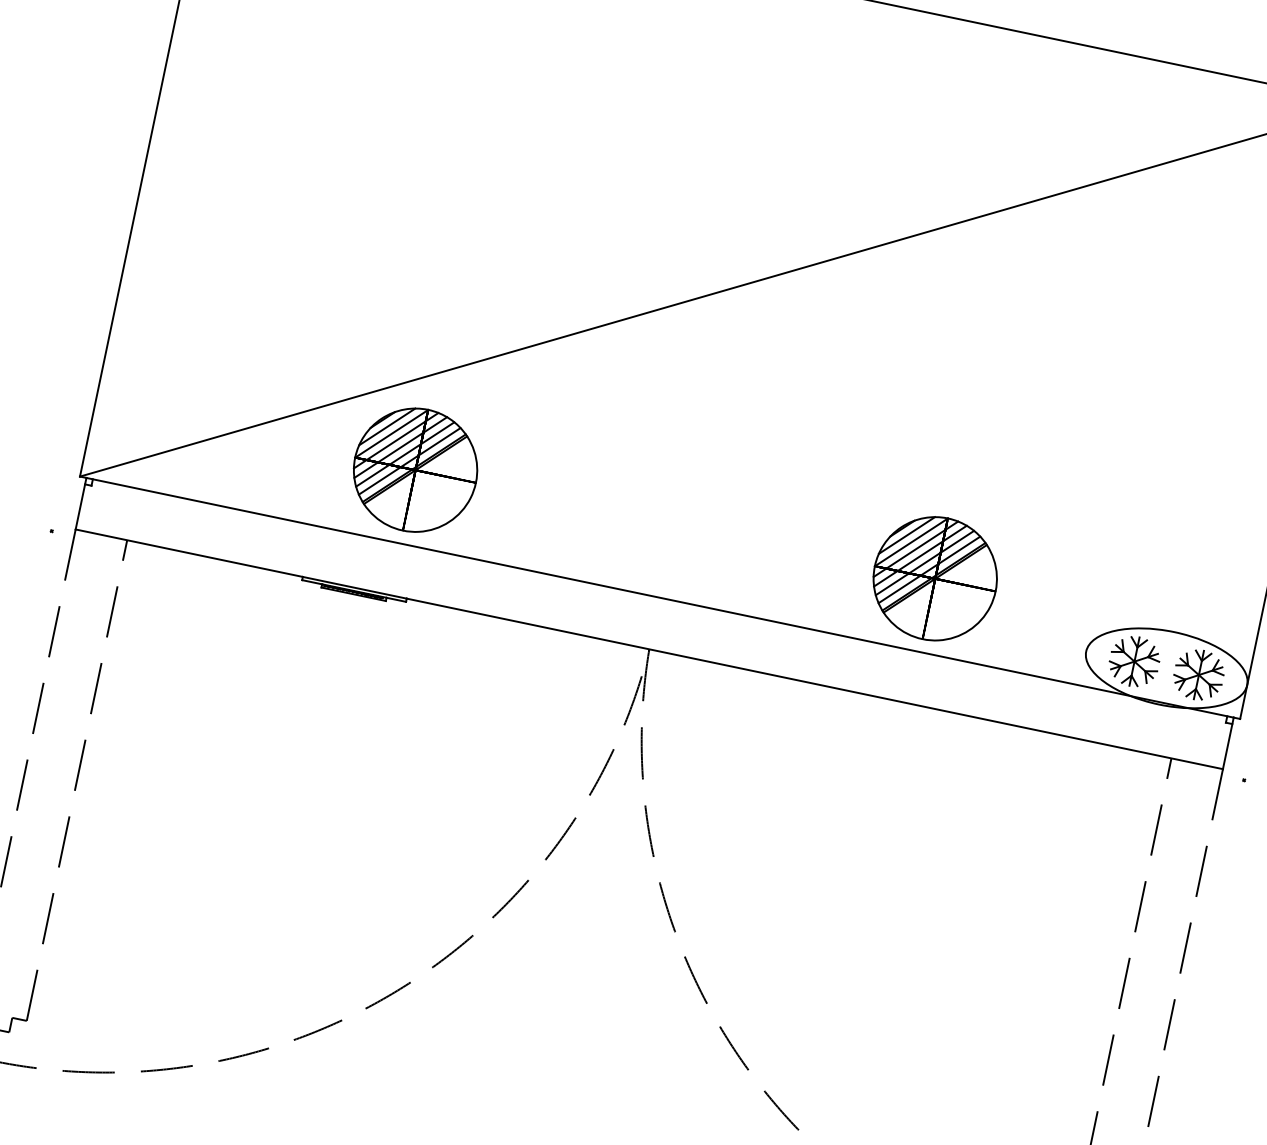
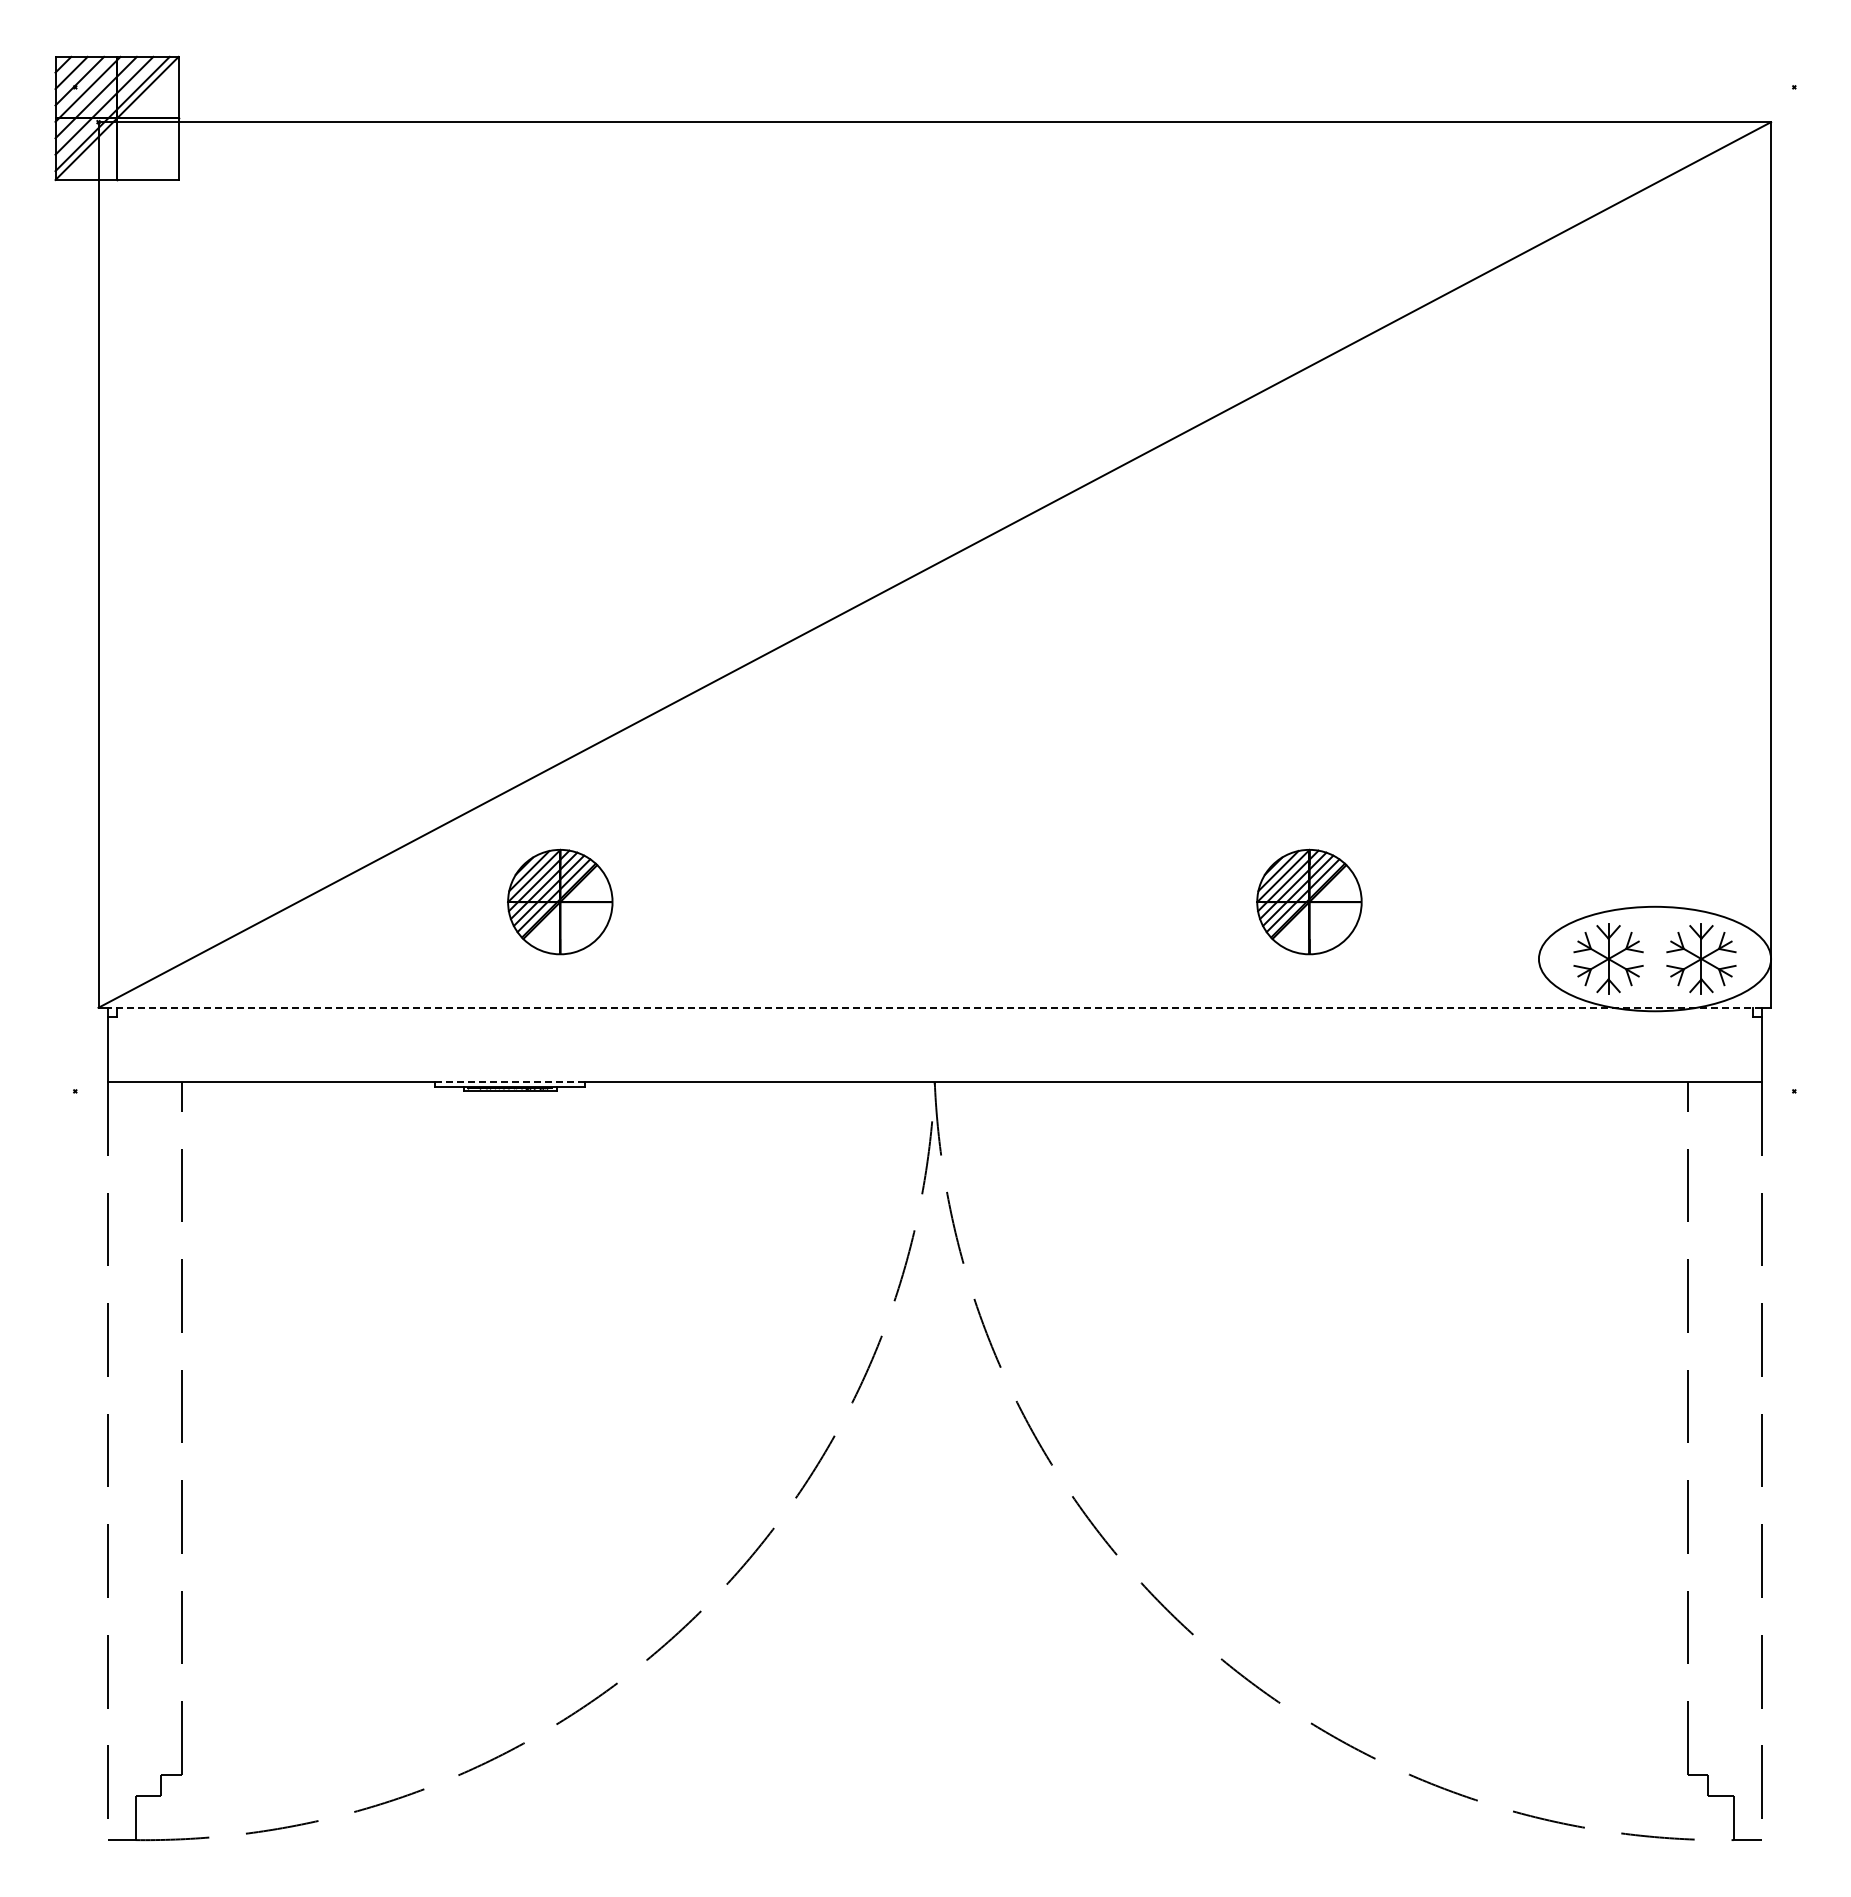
part: (415, 469) -> (560, 901), size x0.6
part: (935, 578) -> (1309, 901), size x0.6
line: (354, 588) -> (510, 1082), solid -> dashed
line: (659, 597) -> (934, 1007), solid -> dashed

